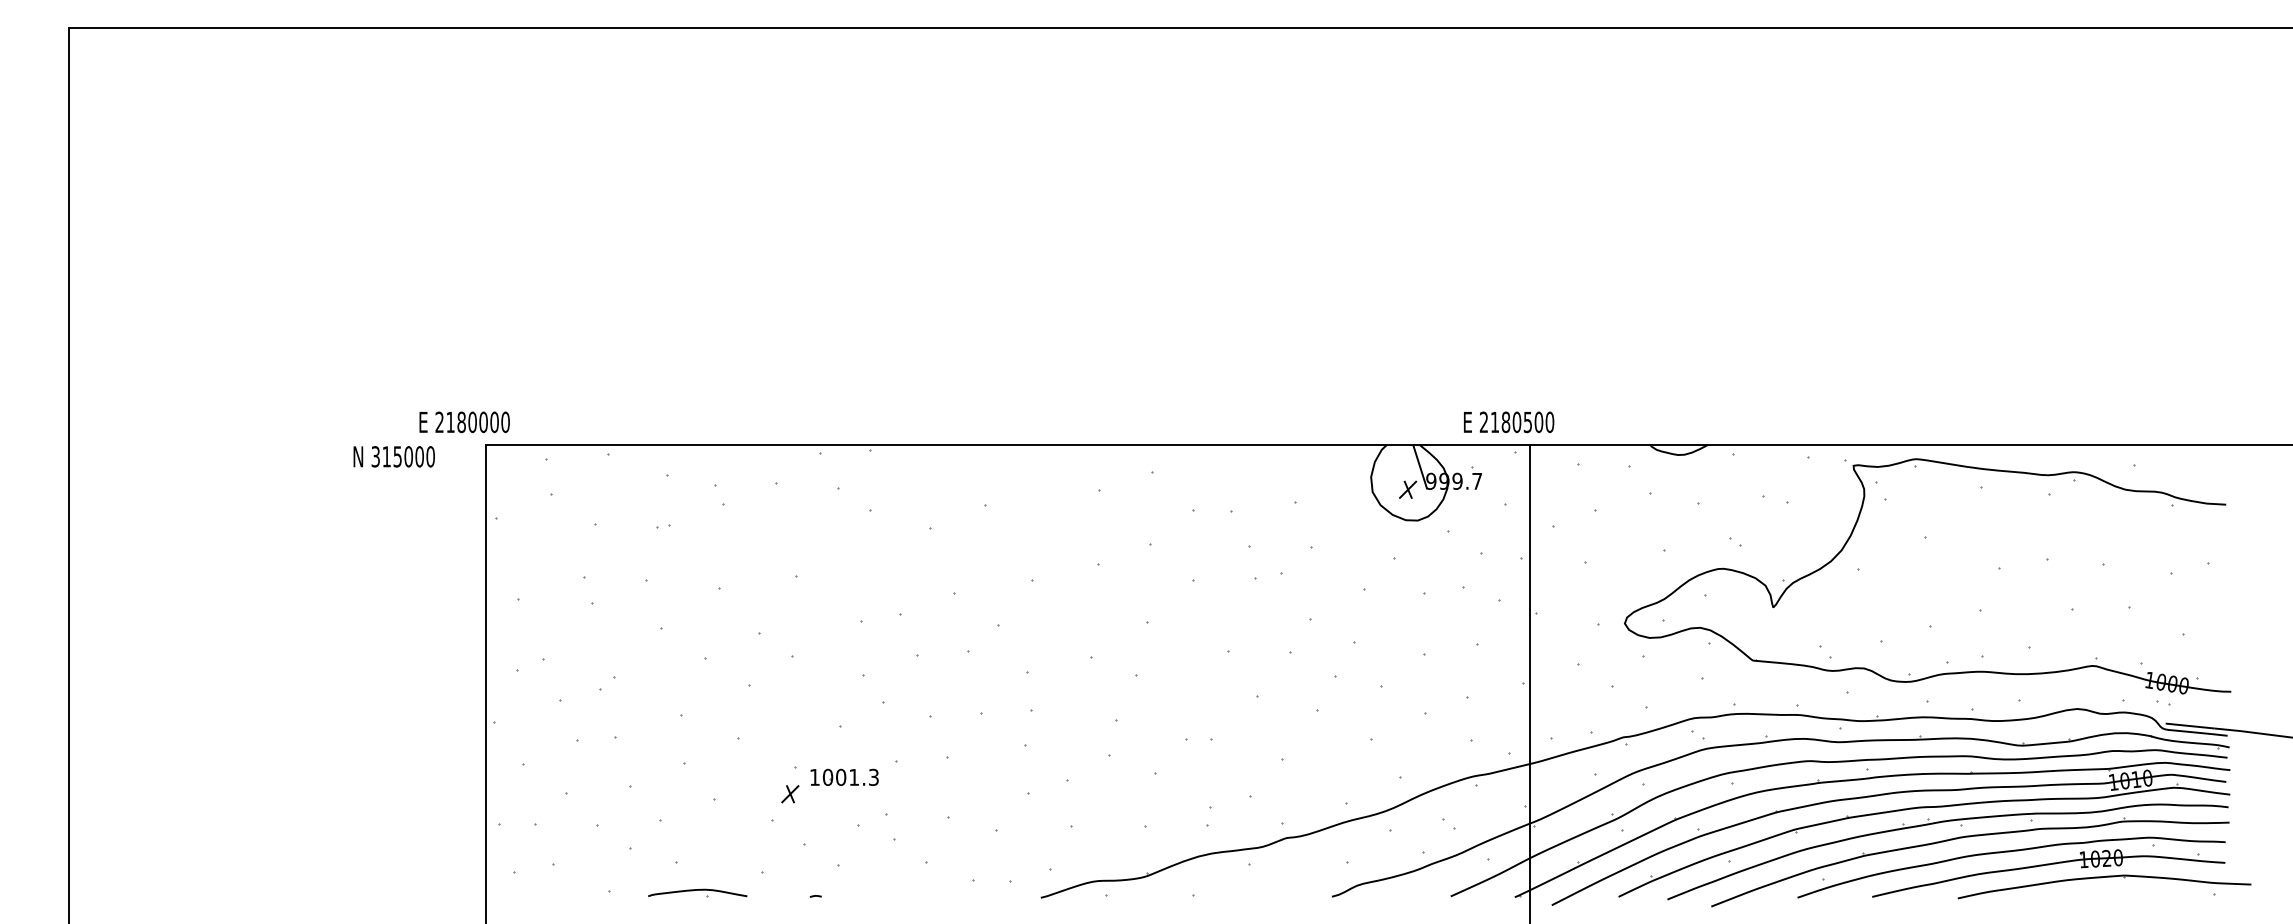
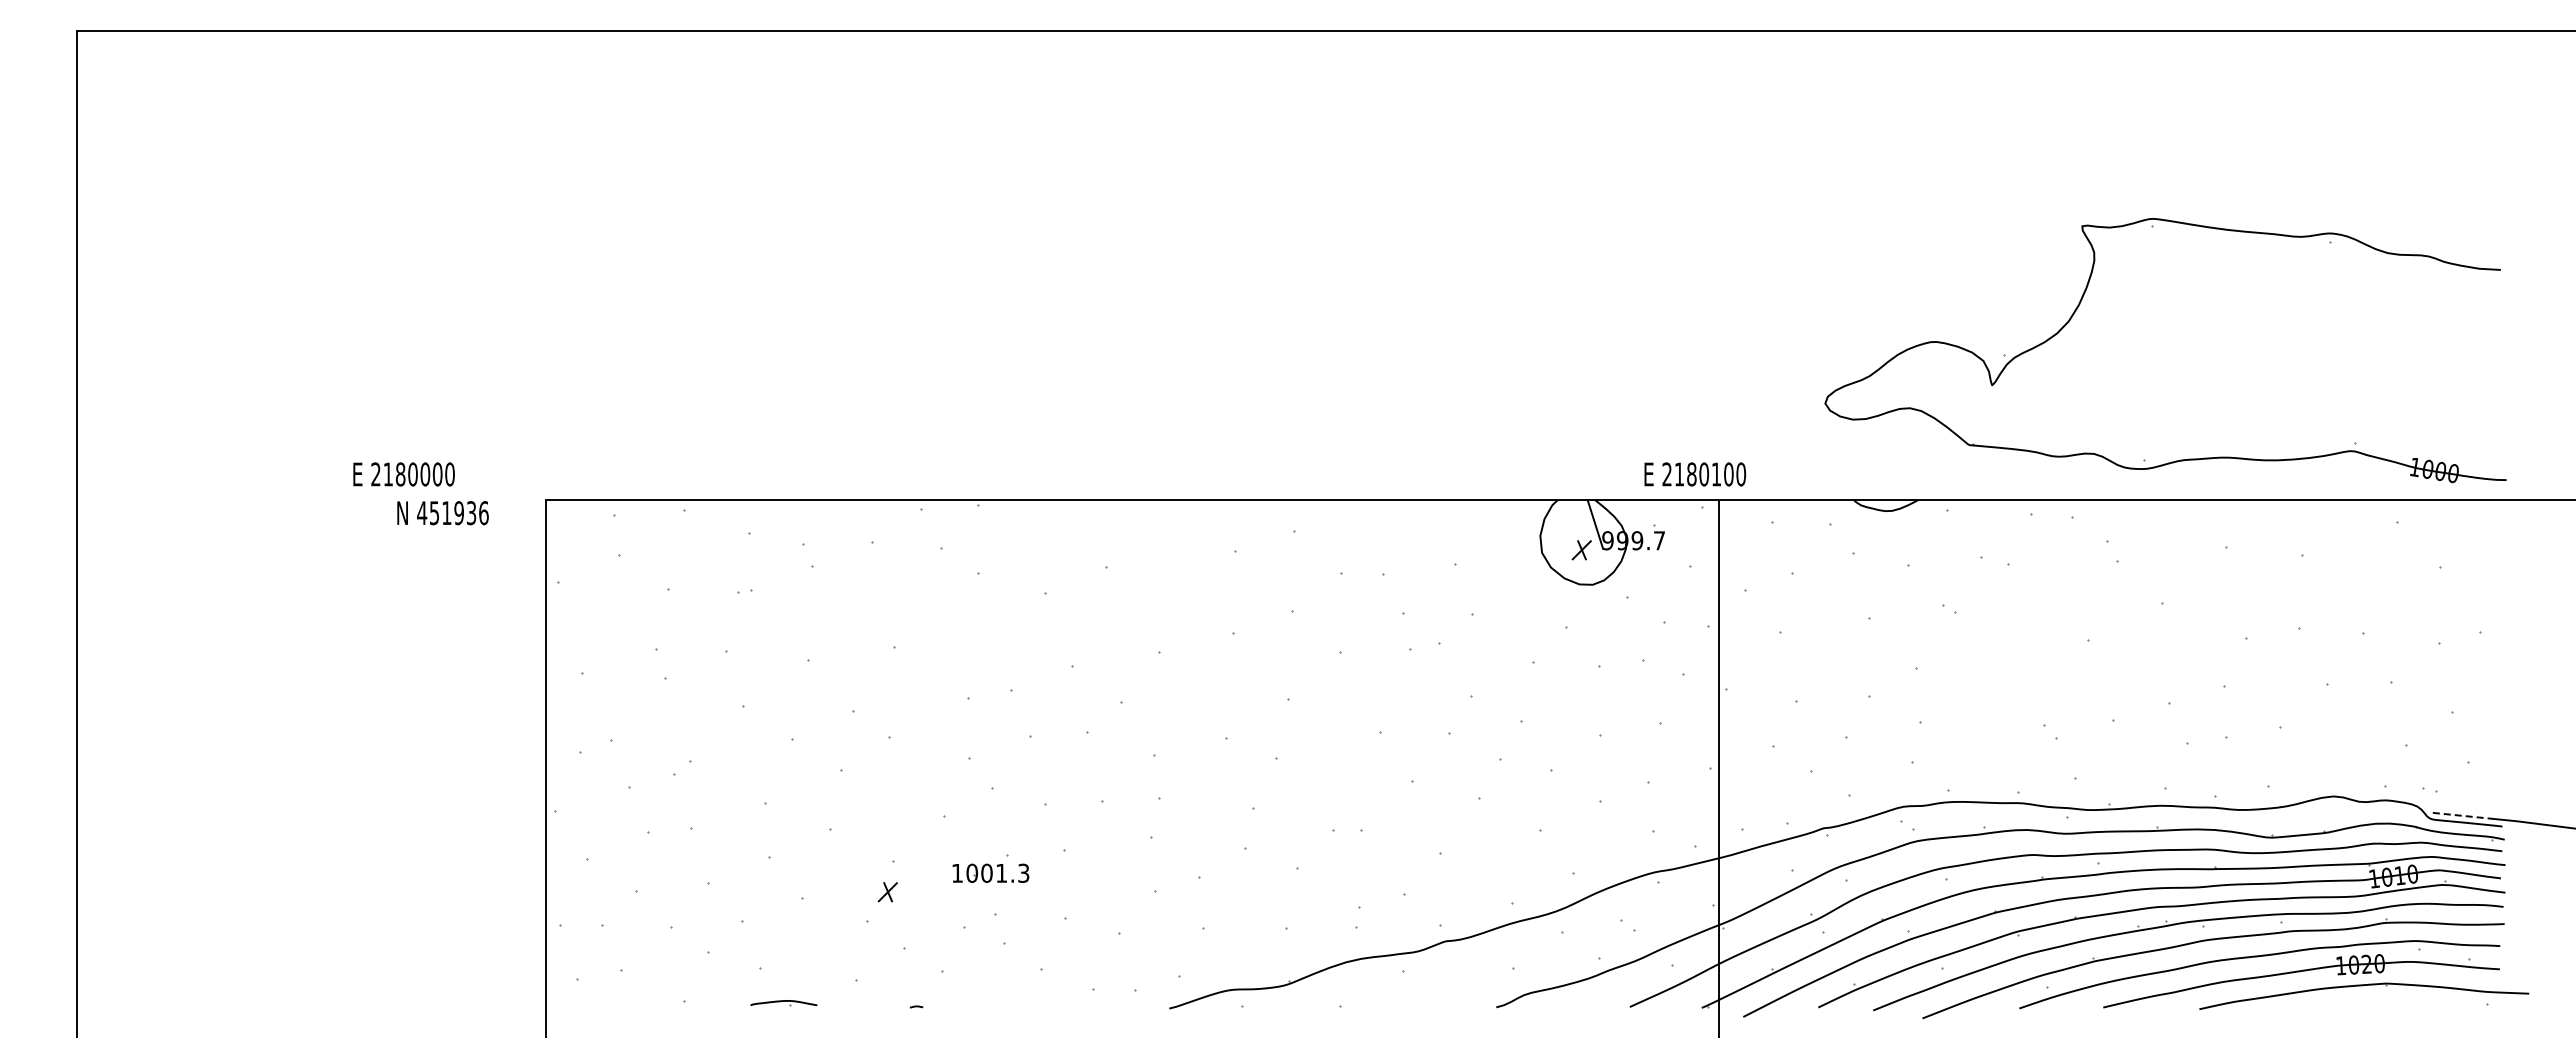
text: (464, 422) -> (403, 474), moved
text: (1527, 422) -> (1716, 474), 2180500 -> 2180100
text: (402, 457) -> (452, 513), 315000 -> 451936
part: (1851, 537) -> (2079, 306), moved
line: (2190, 725) -> (2460, 815), solid -> dashed
part: (844, 776) -> (990, 872), moved
part: (697, 892) -> (783, 1002), size x0.6

